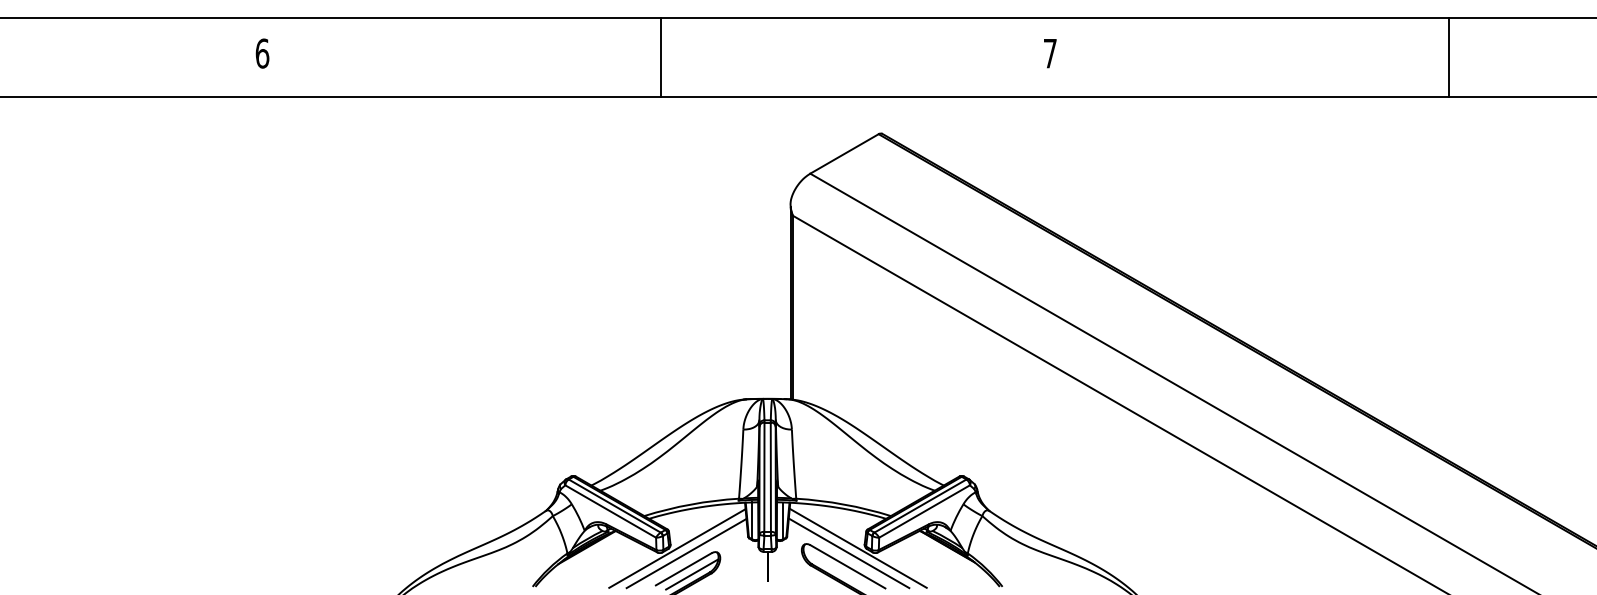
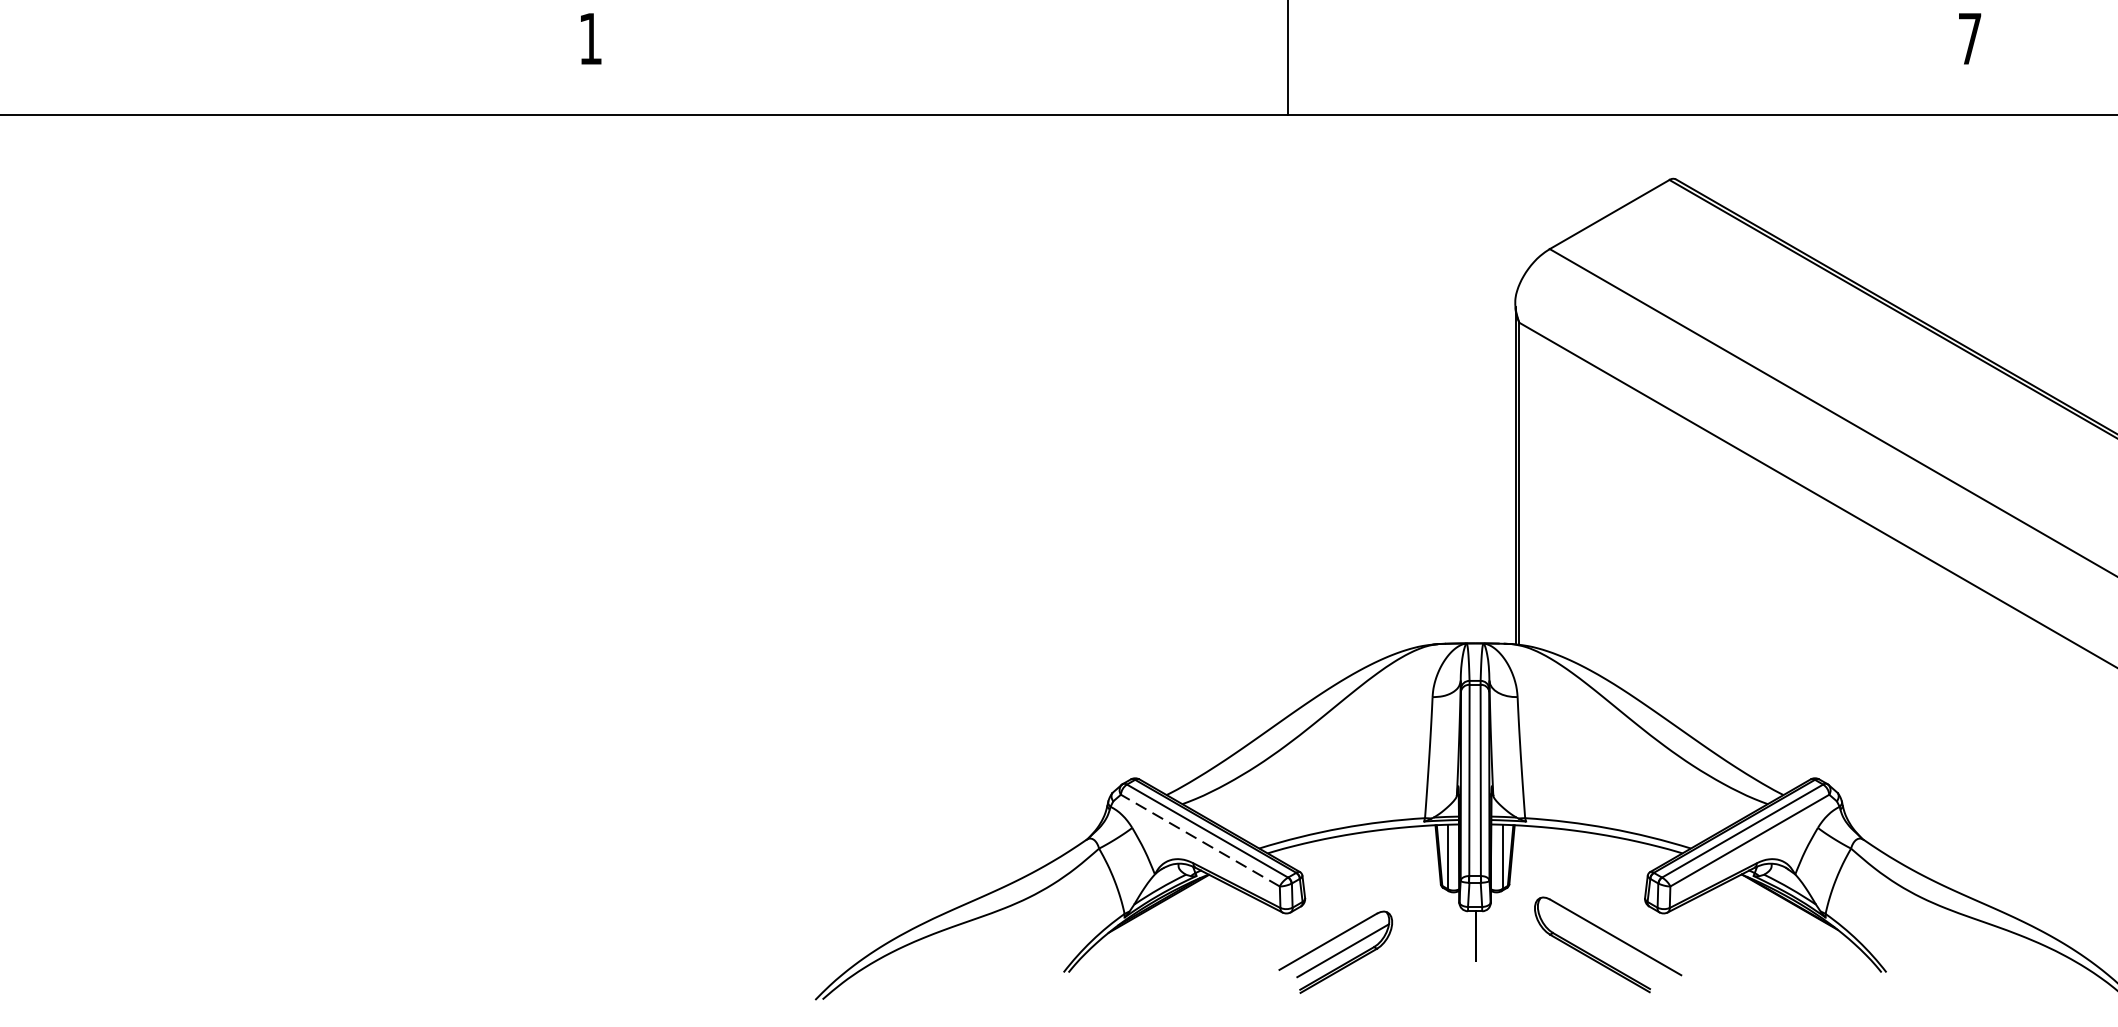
text: (262, 53) -> (590, 38), 6 -> 1
line: (610, 511) -> (1199, 840), solid -> dashed
line: (857, 547) -> (1632, 903), removed
line: (677, 548) -> (1317, 905), removed
line: (686, 553) -> (1333, 914), removed
line: (848, 553) -> (1616, 914), removed

